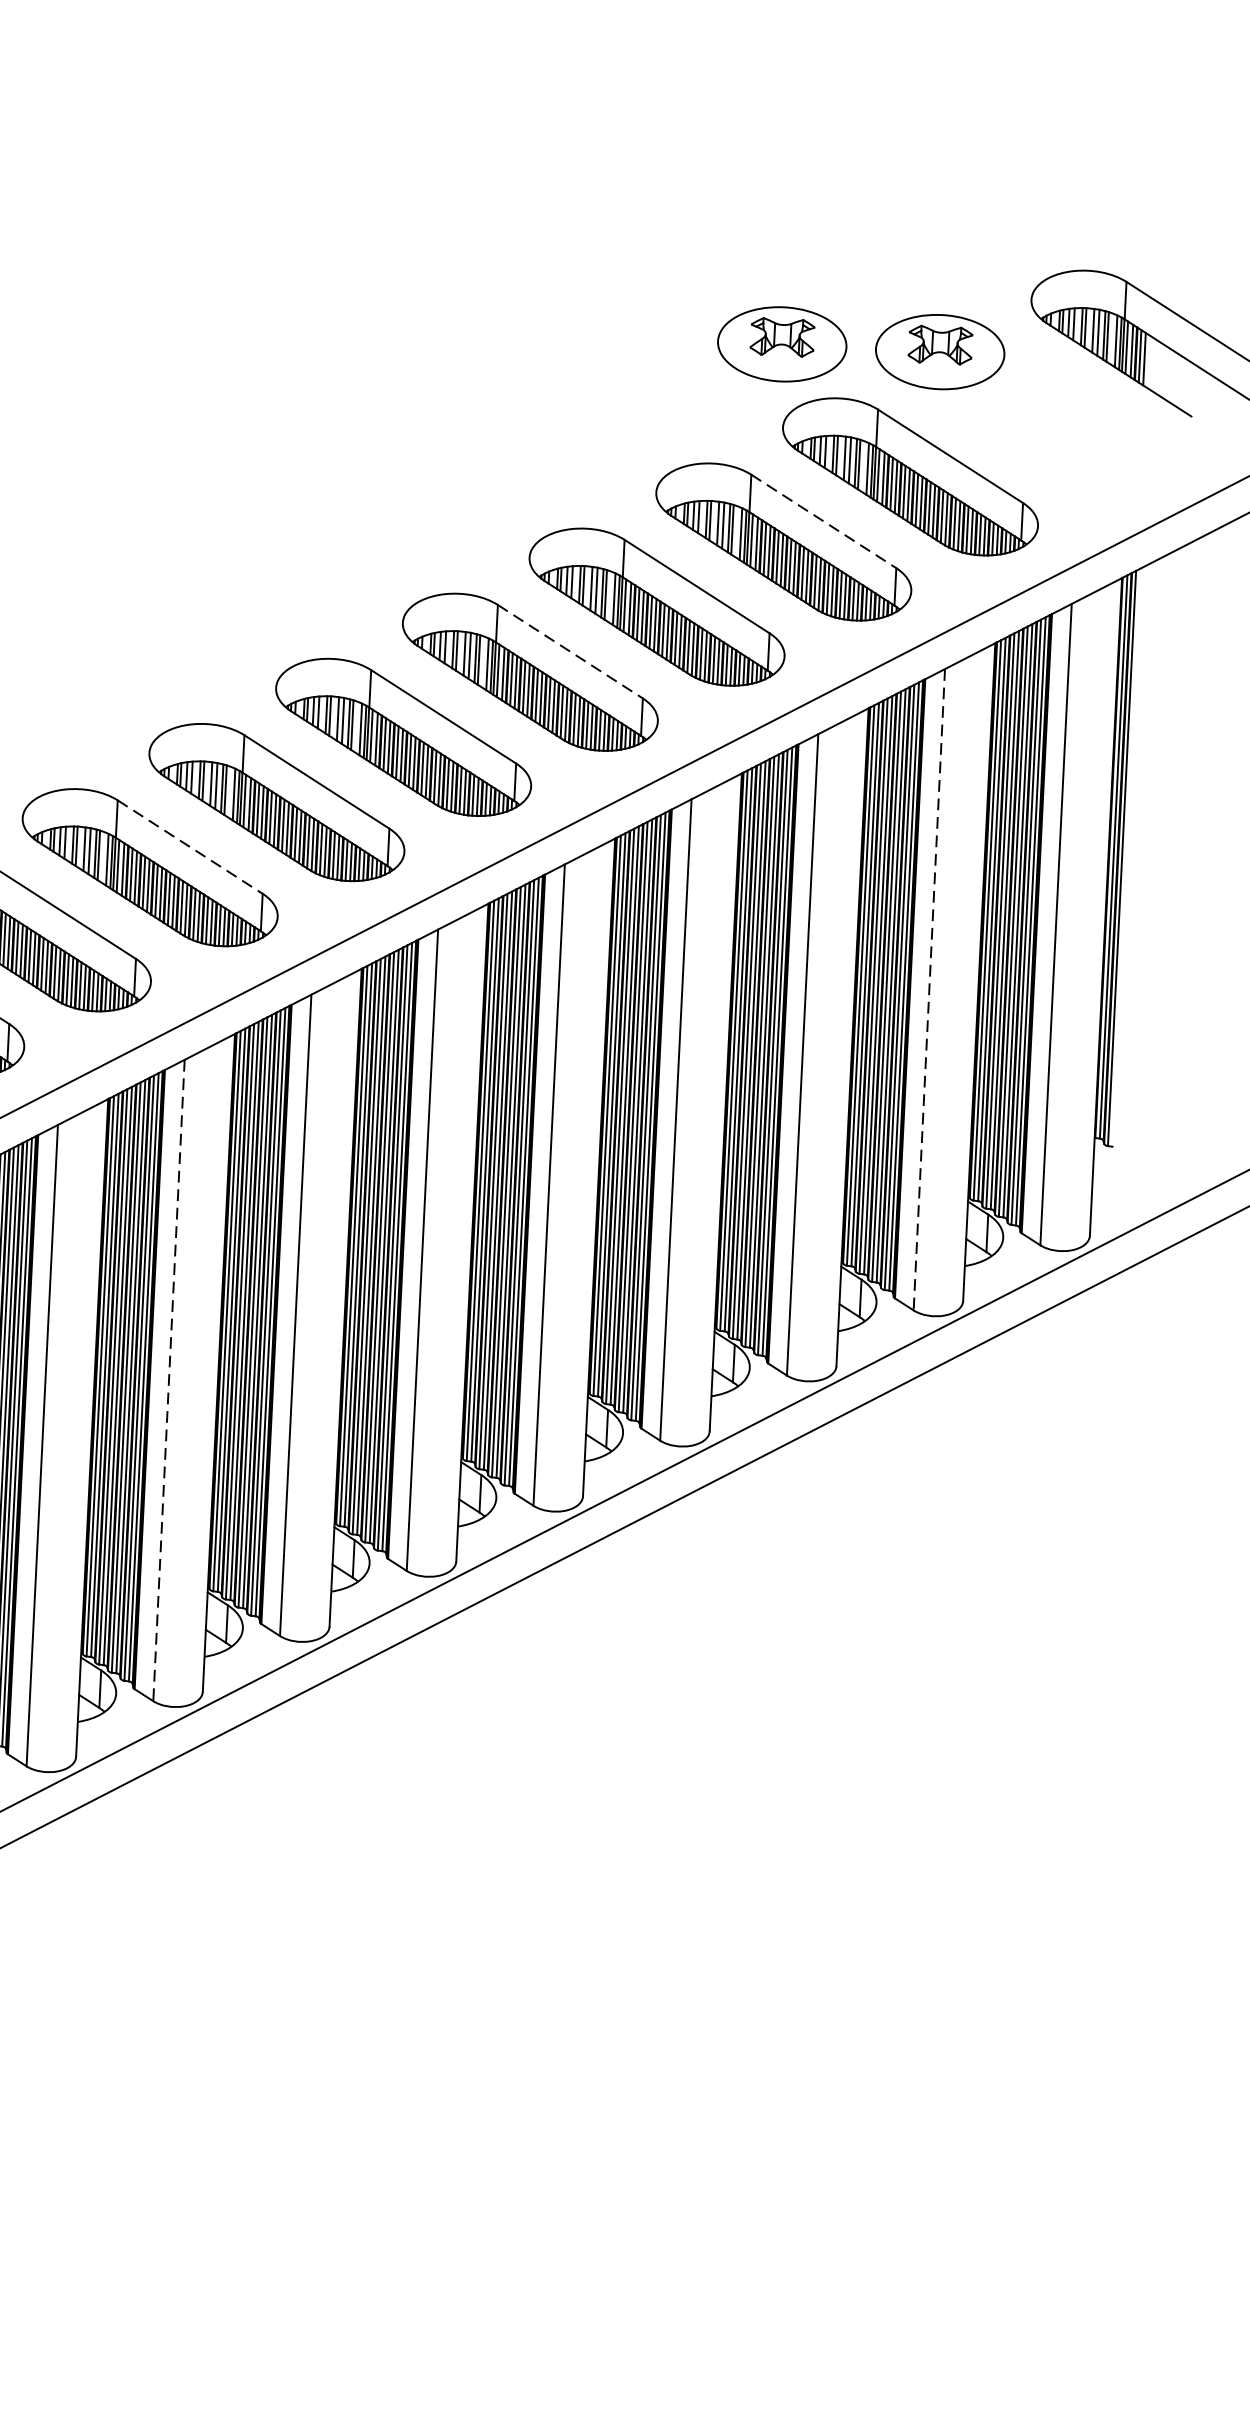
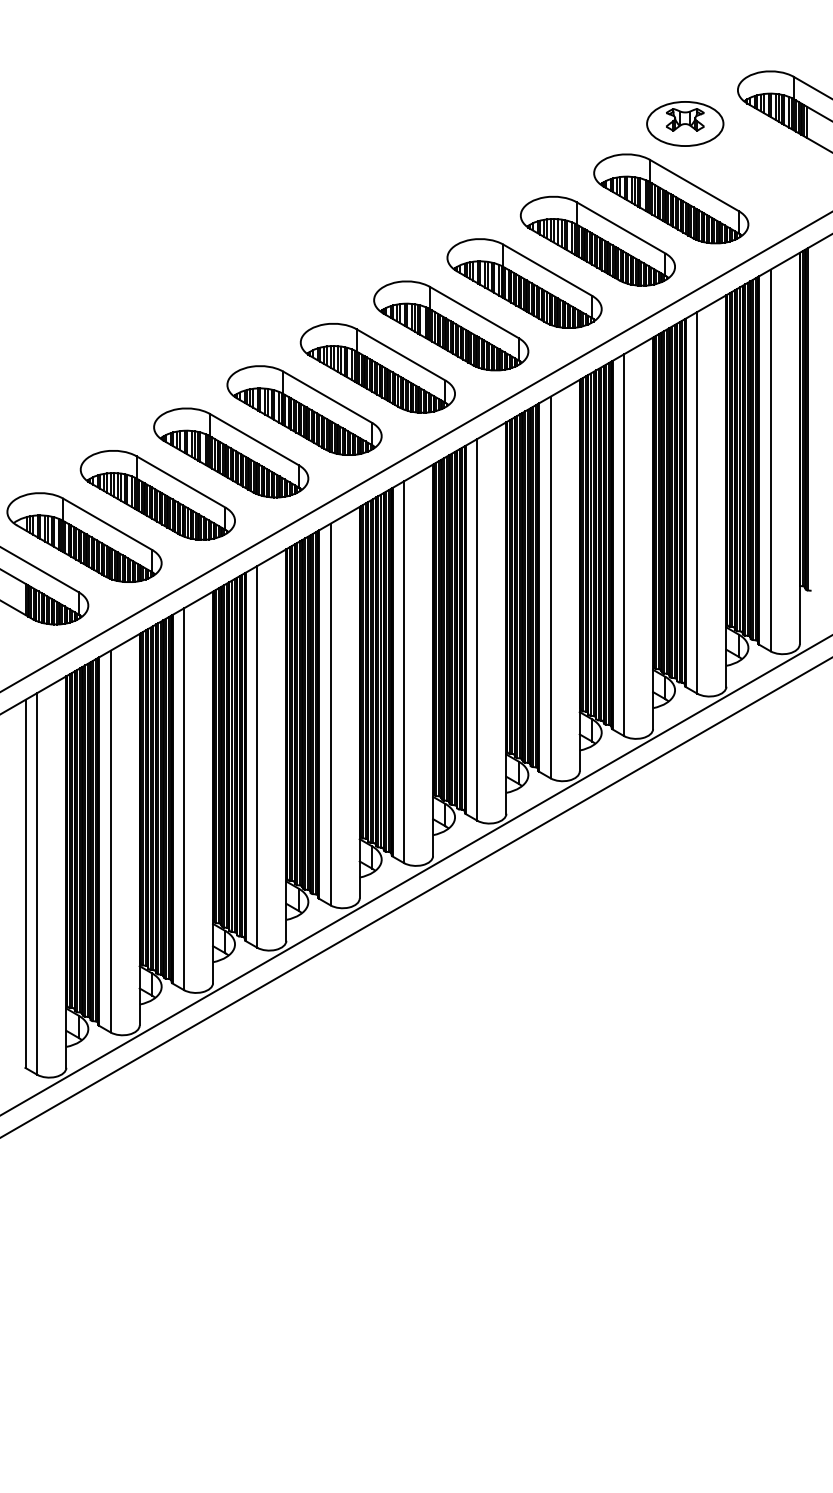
part: (782, 343) -> (591, 123), removed
line: (824, 522) -> (621, 228), dashed -> solid
line: (570, 651) -> (474, 312), dashed -> solid
line: (190, 846) -> (254, 439), dashed -> solid
line: (929, 989) -> (697, 502), dashed -> solid
line: (169, 1379) -> (257, 756), dashed -> solid

